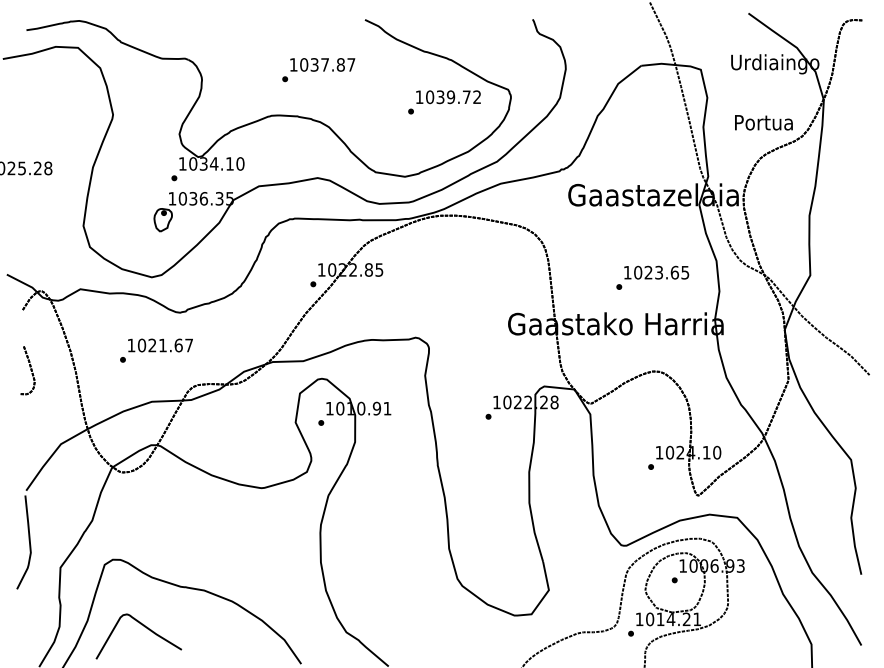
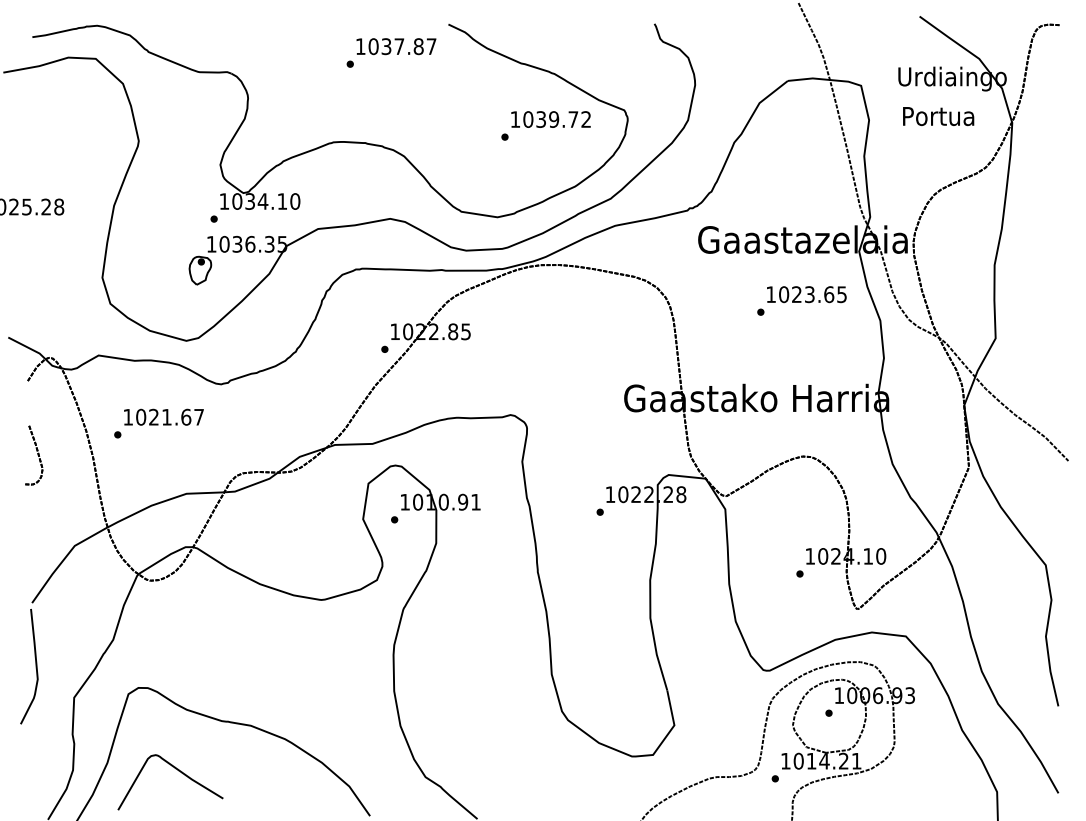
text: (318, 70) -> (391, 53), moved
text: (763, 122) -> (938, 116), moved
text: (652, 277) -> (801, 300), moved
text: (156, 350) -> (158, 423), moved

